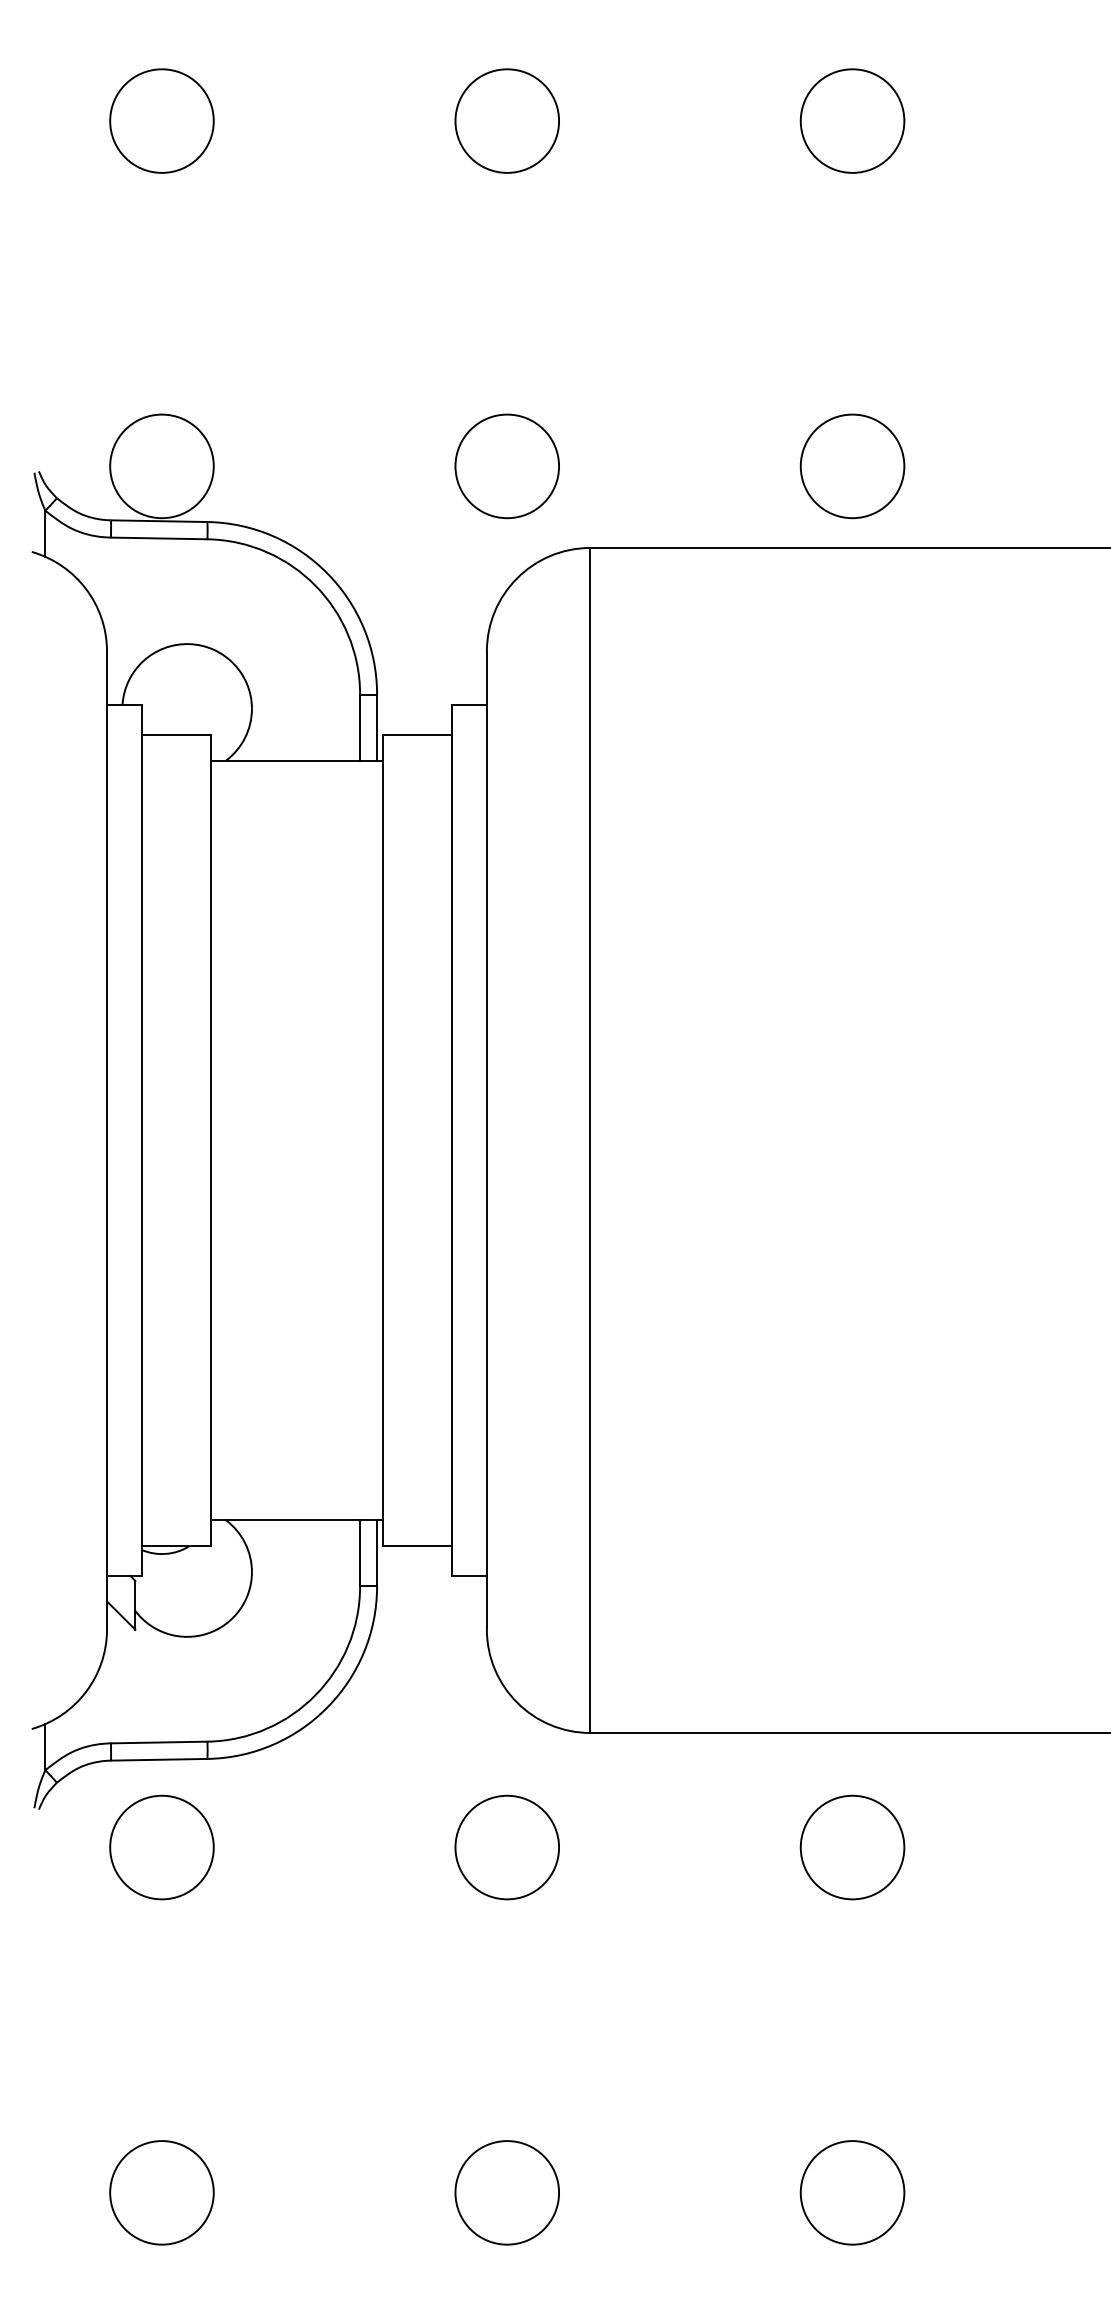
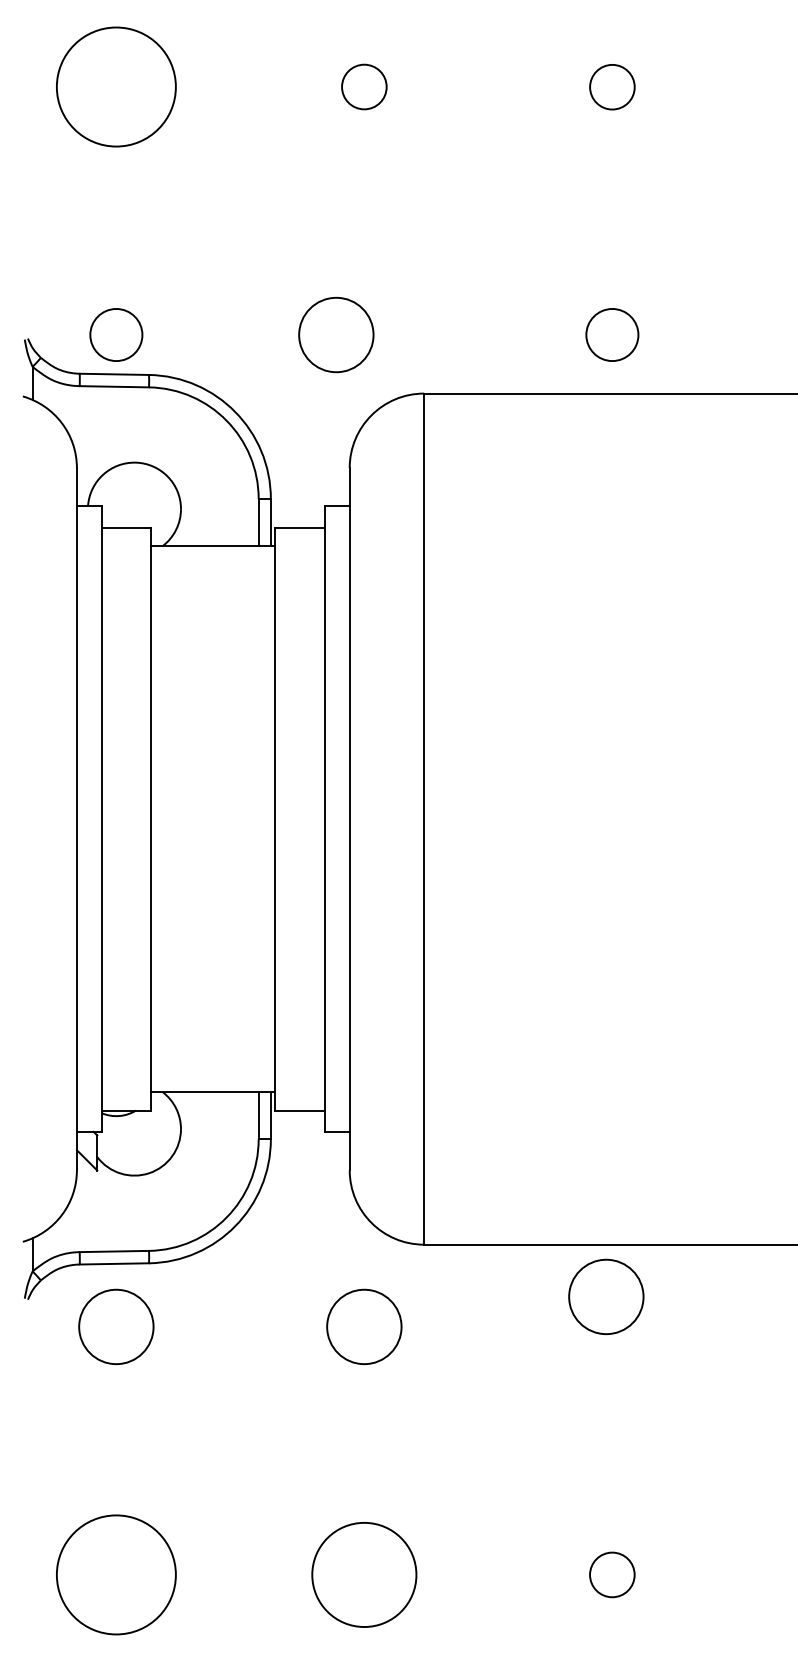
circle: (162, 120) -> (116, 86), size x1.6
circle: (507, 120) -> (364, 86), size x0.6
circle: (852, 121) -> (612, 87), size x0.6
circle: (162, 465) -> (116, 334), size x0.7
circle: (507, 465) -> (336, 334), moved
circle: (852, 465) -> (612, 334), size x0.7
circle: (852, 1846) -> (606, 1296), moved
circle: (162, 2192) -> (116, 1574), size x1.6
circle: (507, 2192) -> (364, 1574), size x1.4
circle: (852, 2192) -> (612, 1574), size x0.6

